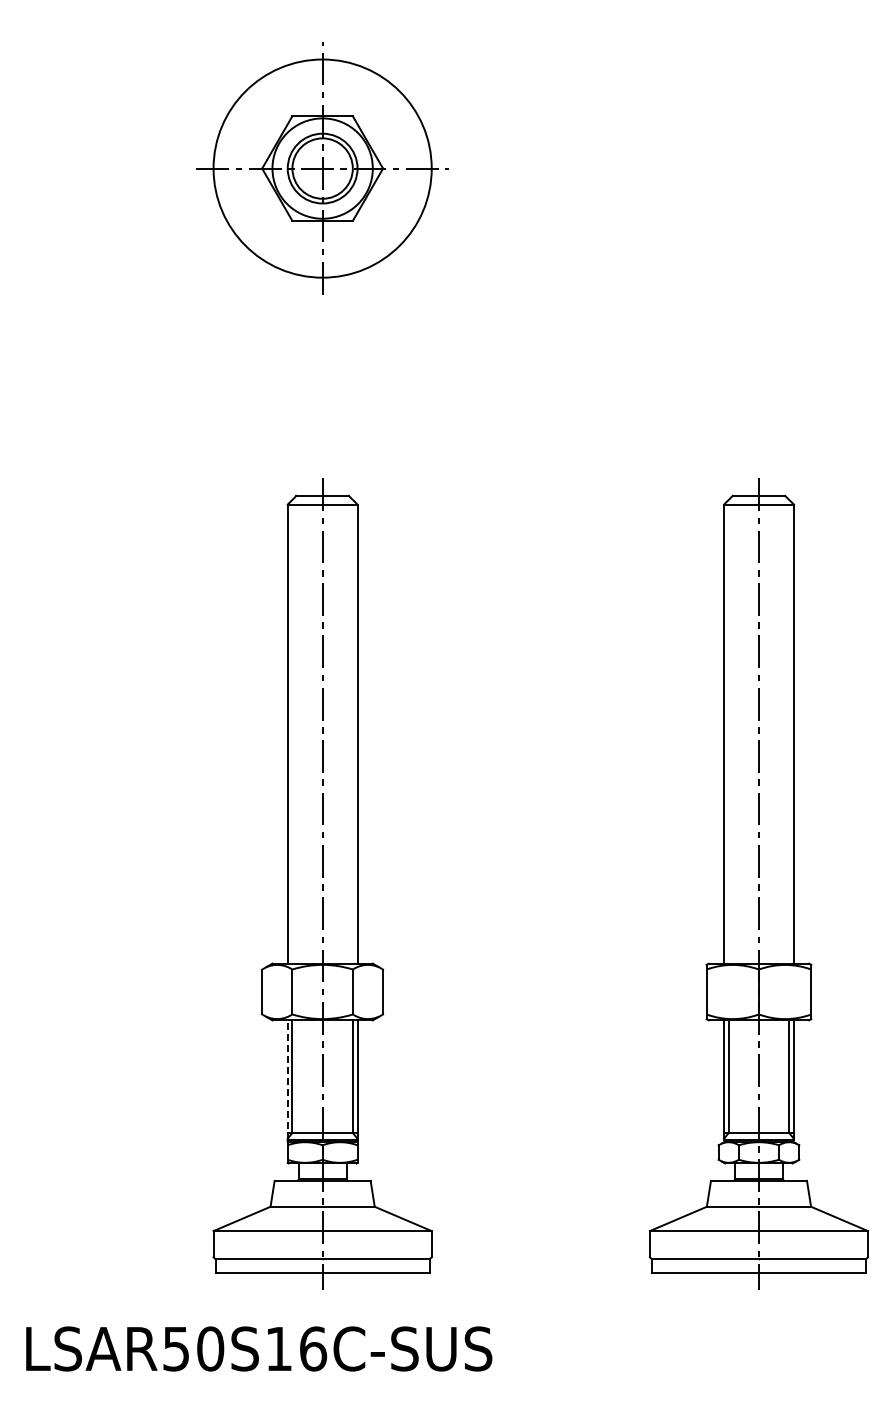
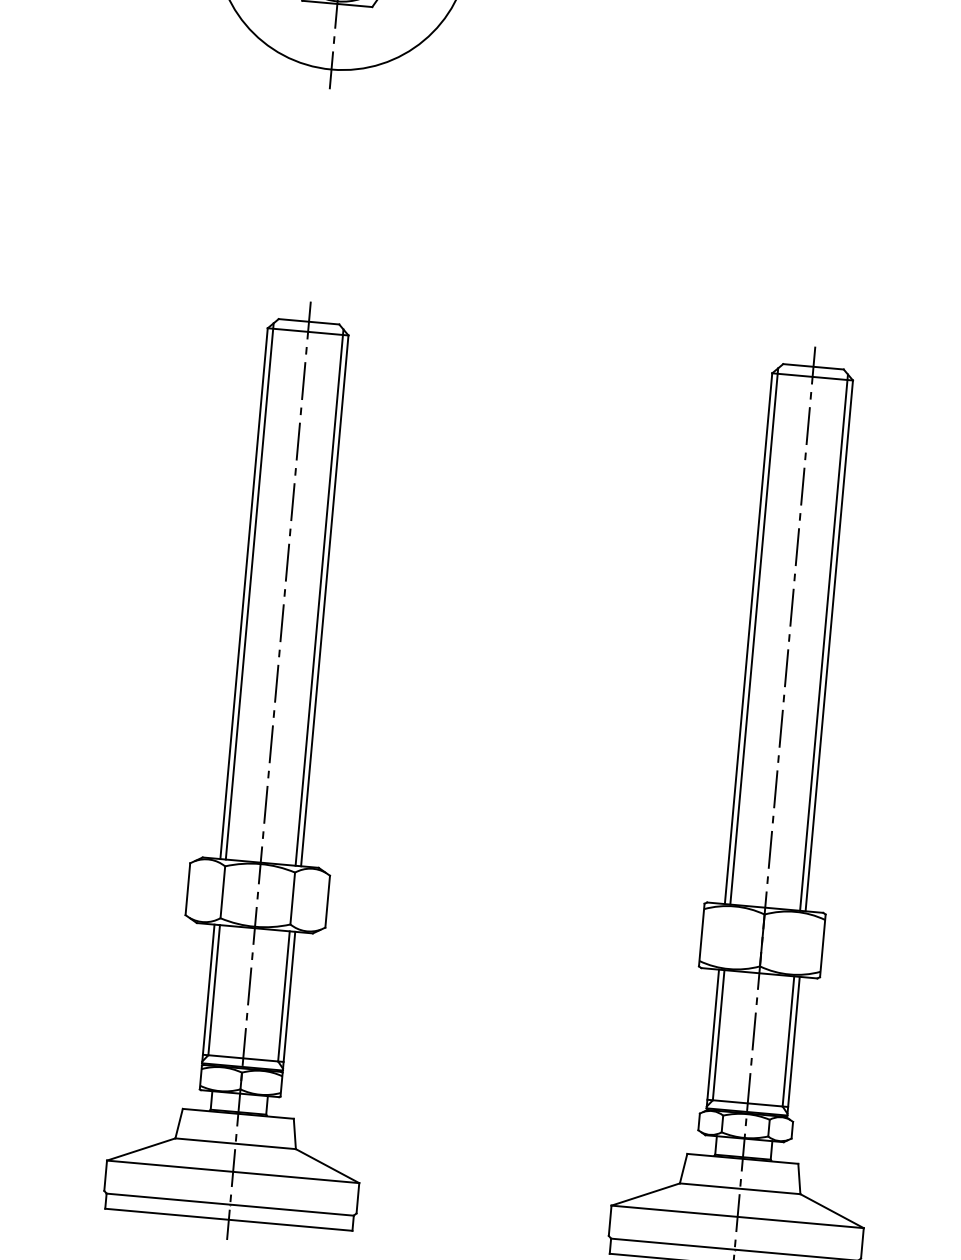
line: (292, 731) -> (249, 591), added
line: (352, 731) -> (319, 597), added
line: (728, 731) -> (753, 636), added
line: (789, 731) -> (824, 642), added
line: (287, 1080) -> (208, 994), dashed -> solid

